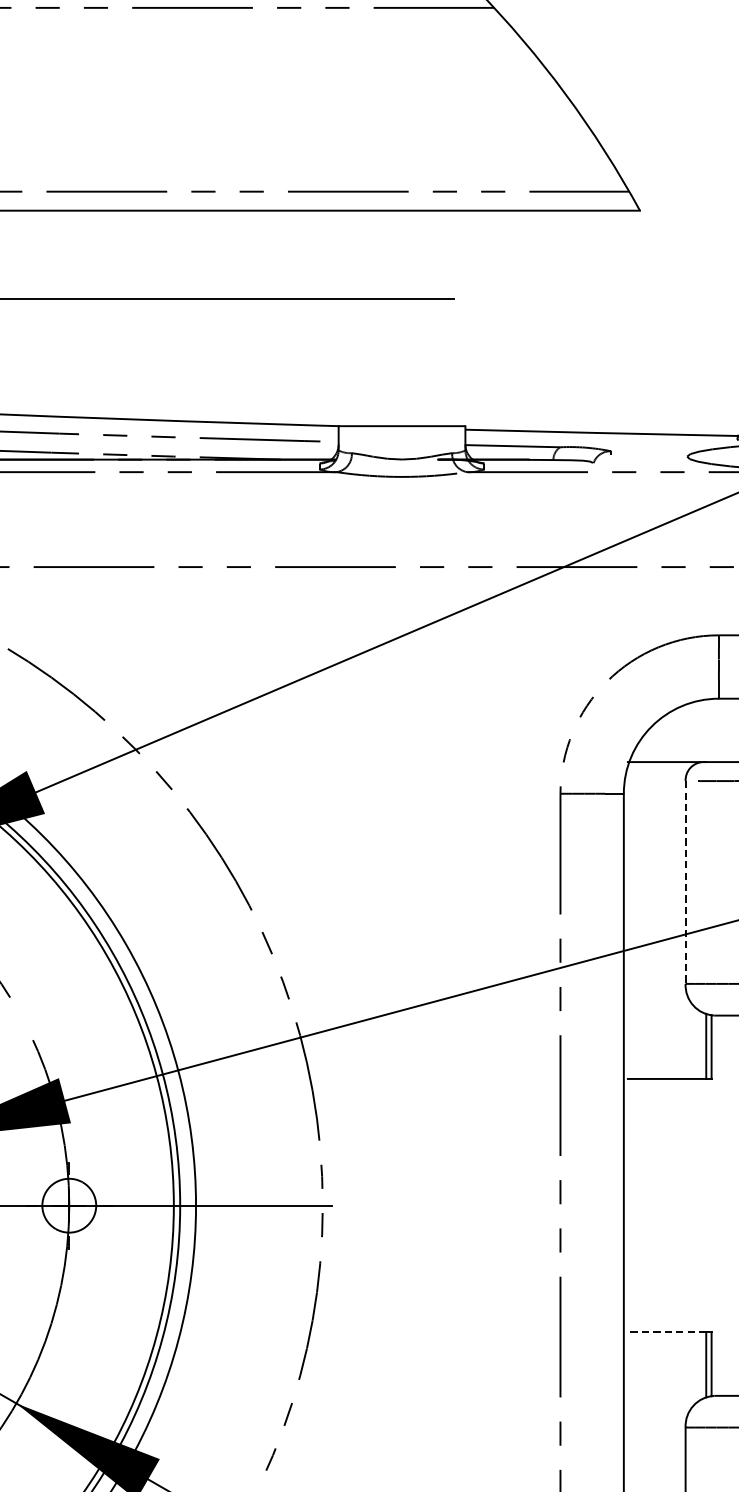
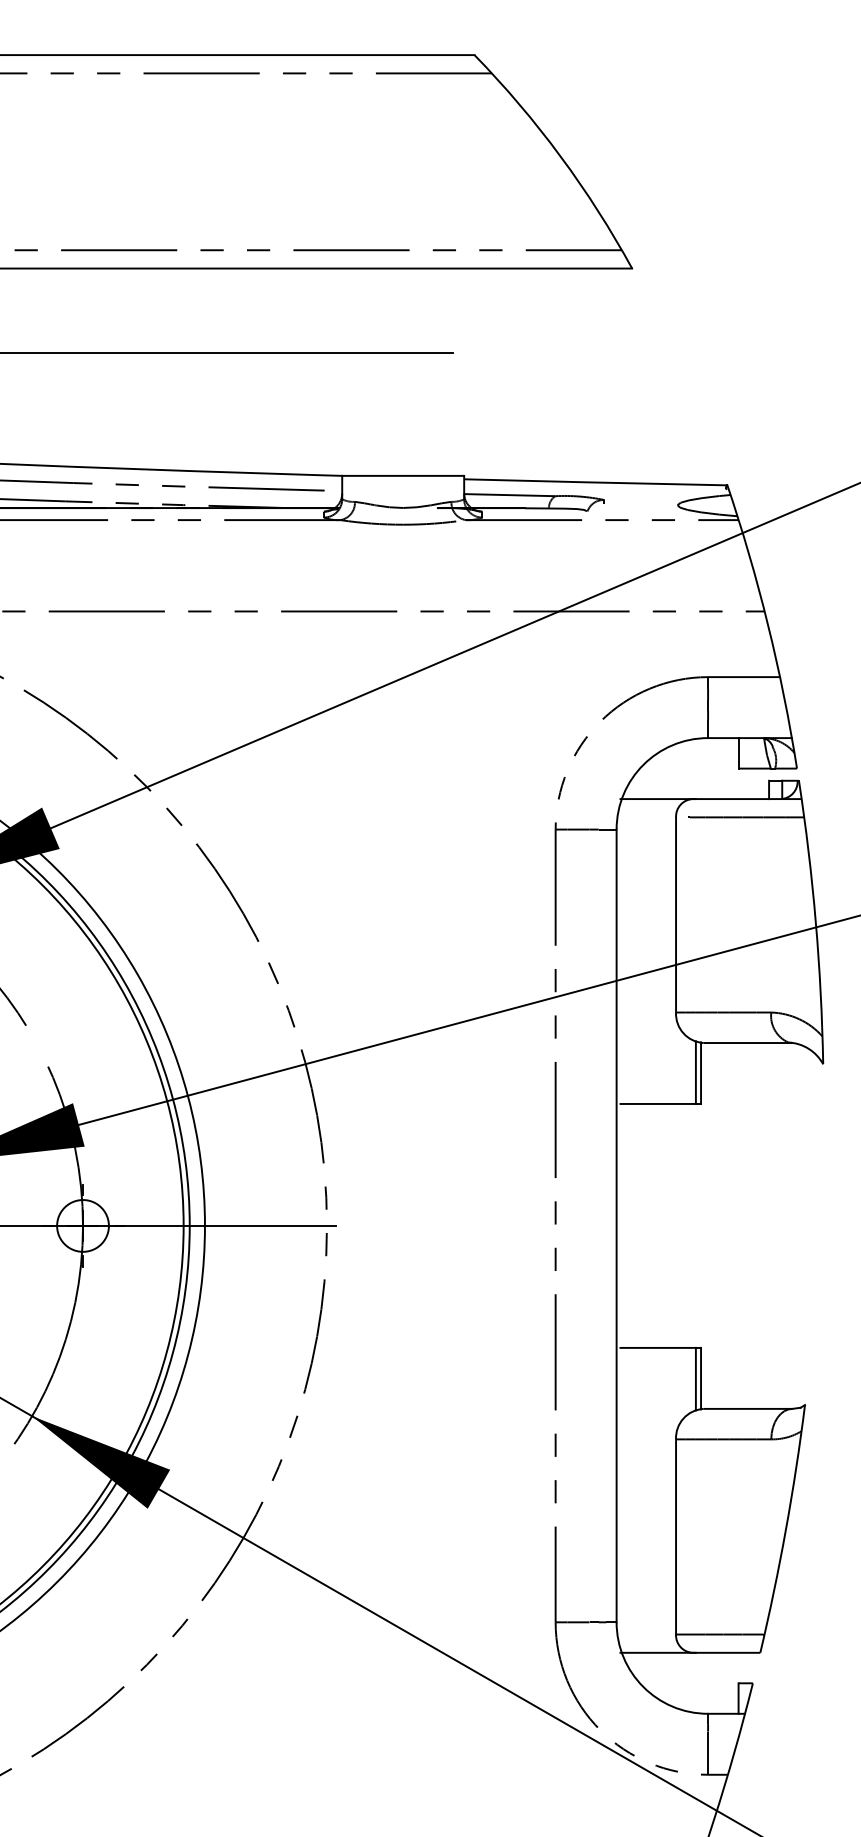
line: (686, 882) -> (676, 914), dashed -> solid
line: (667, 1332) -> (658, 1347), dashed -> solid

